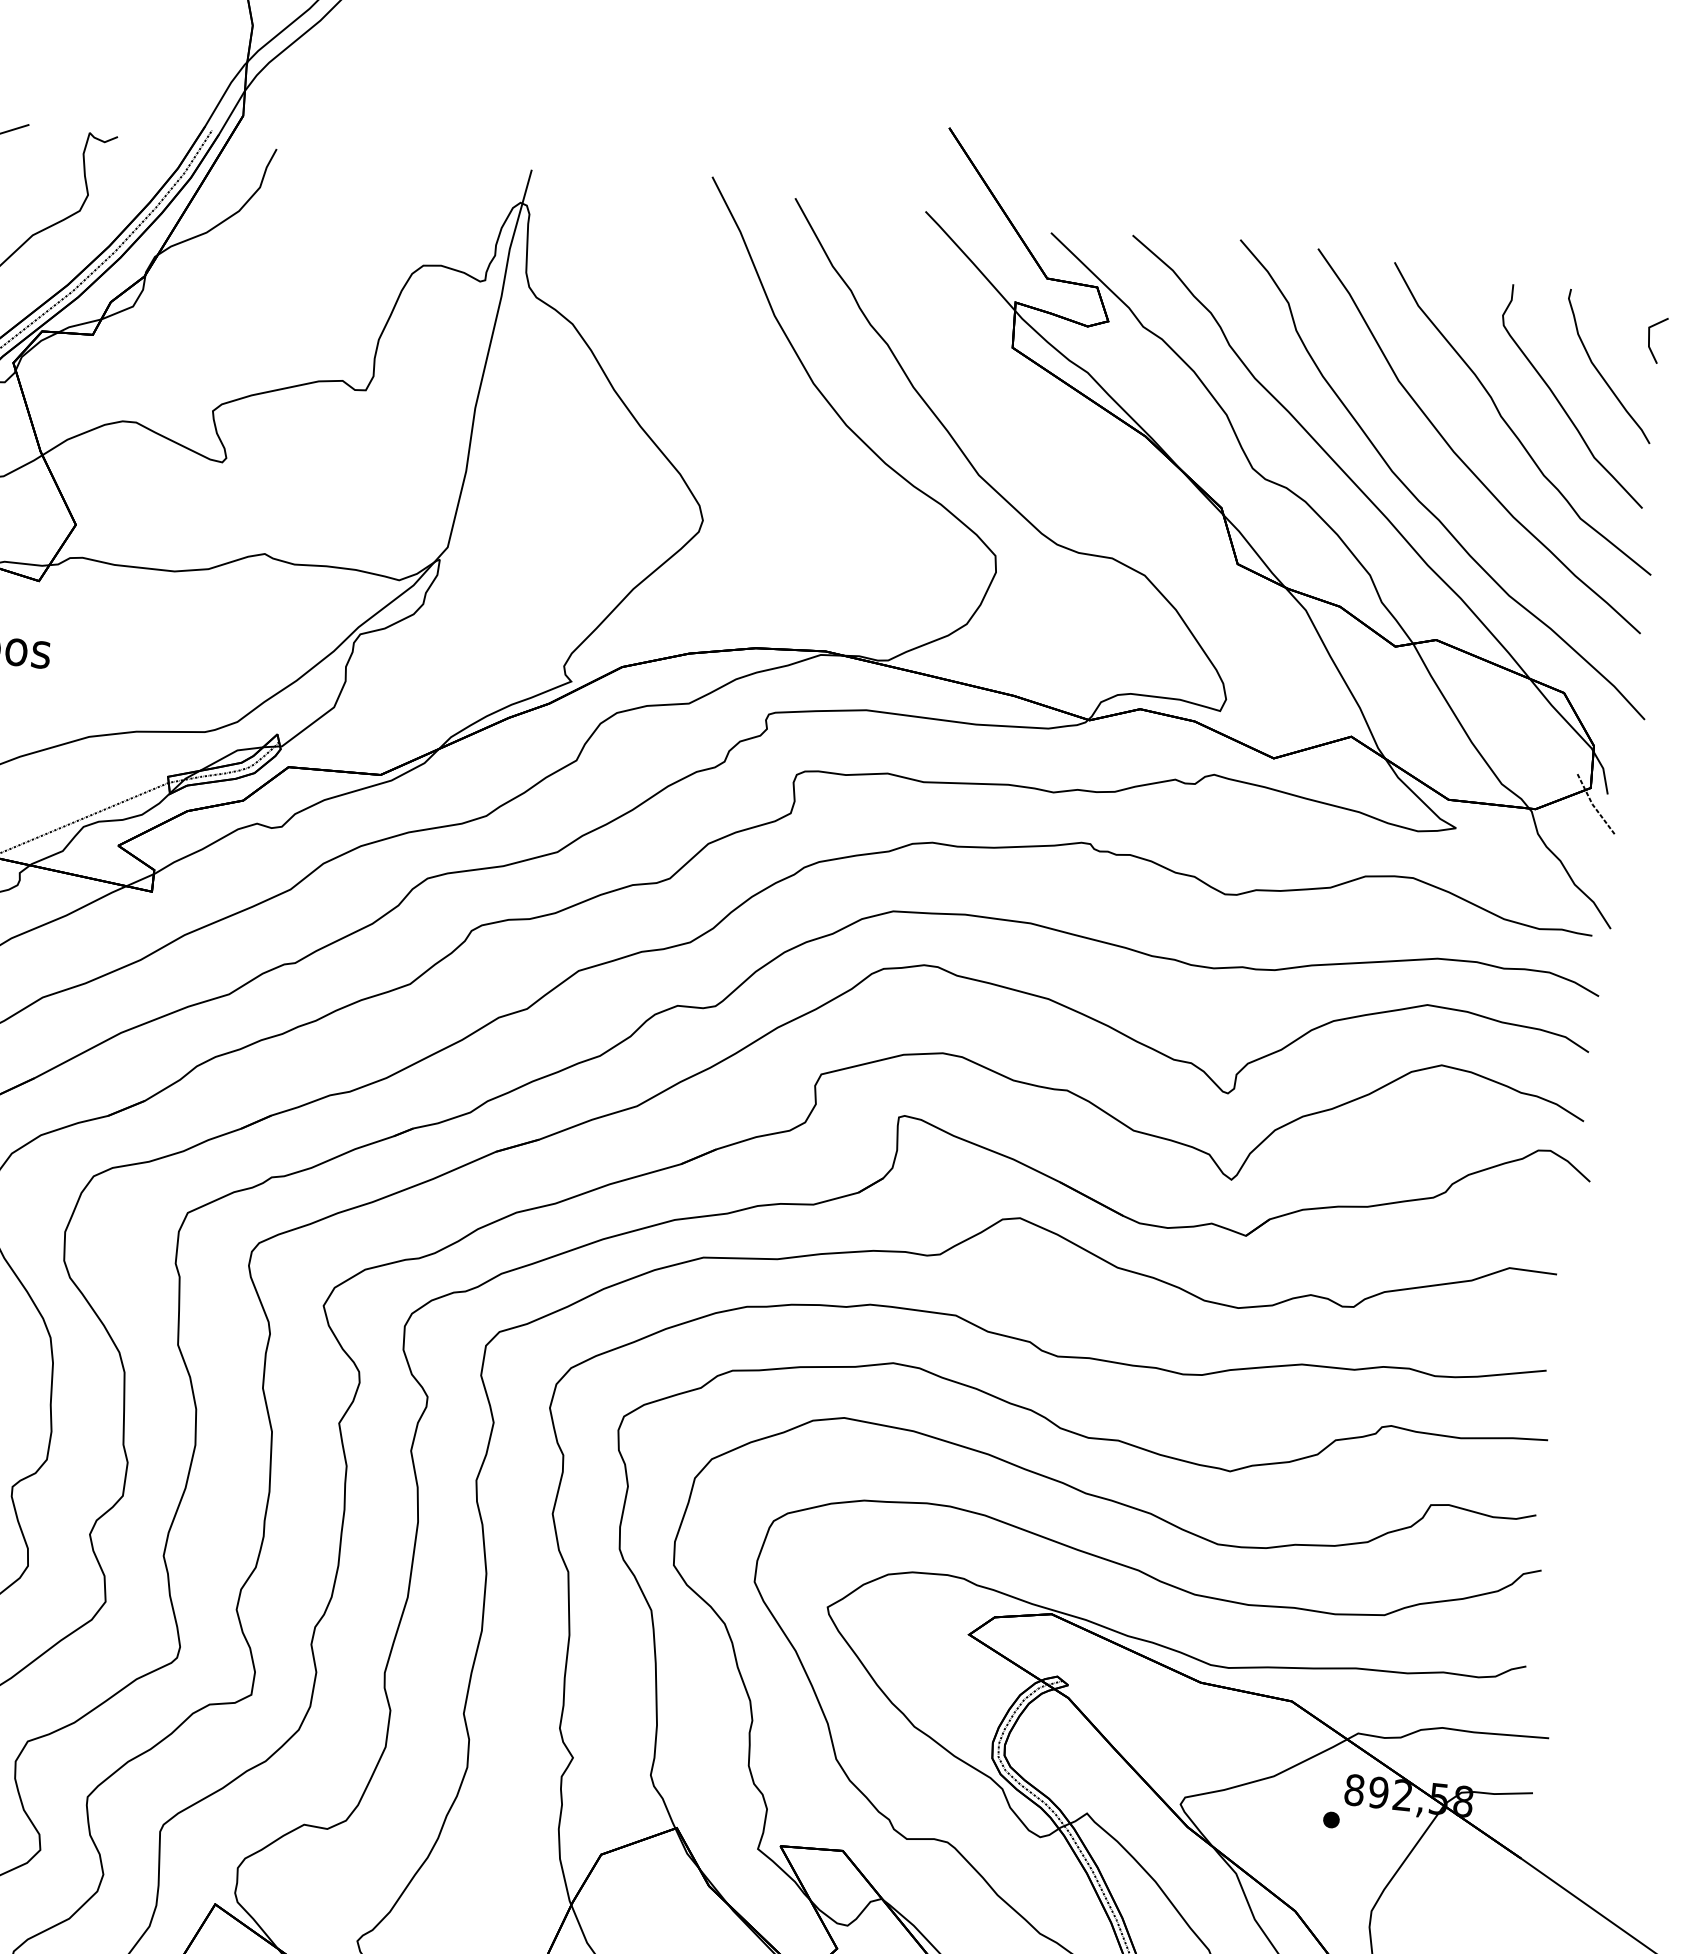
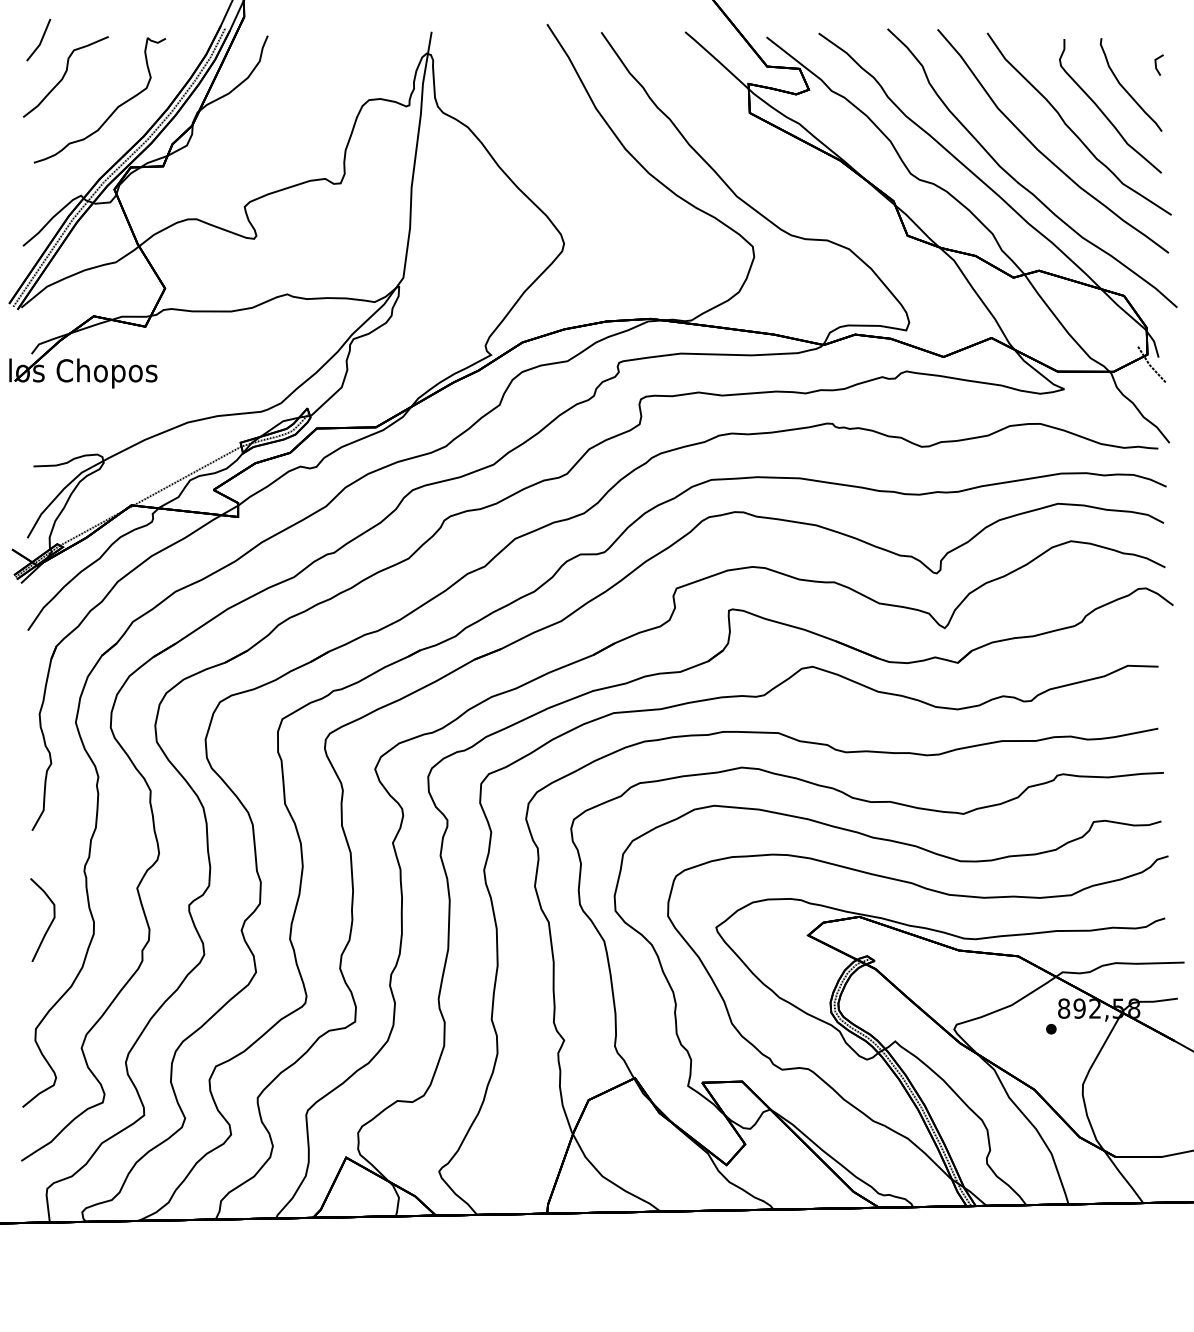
part: (1655, 340) -> (1158, 65), size x0.7

